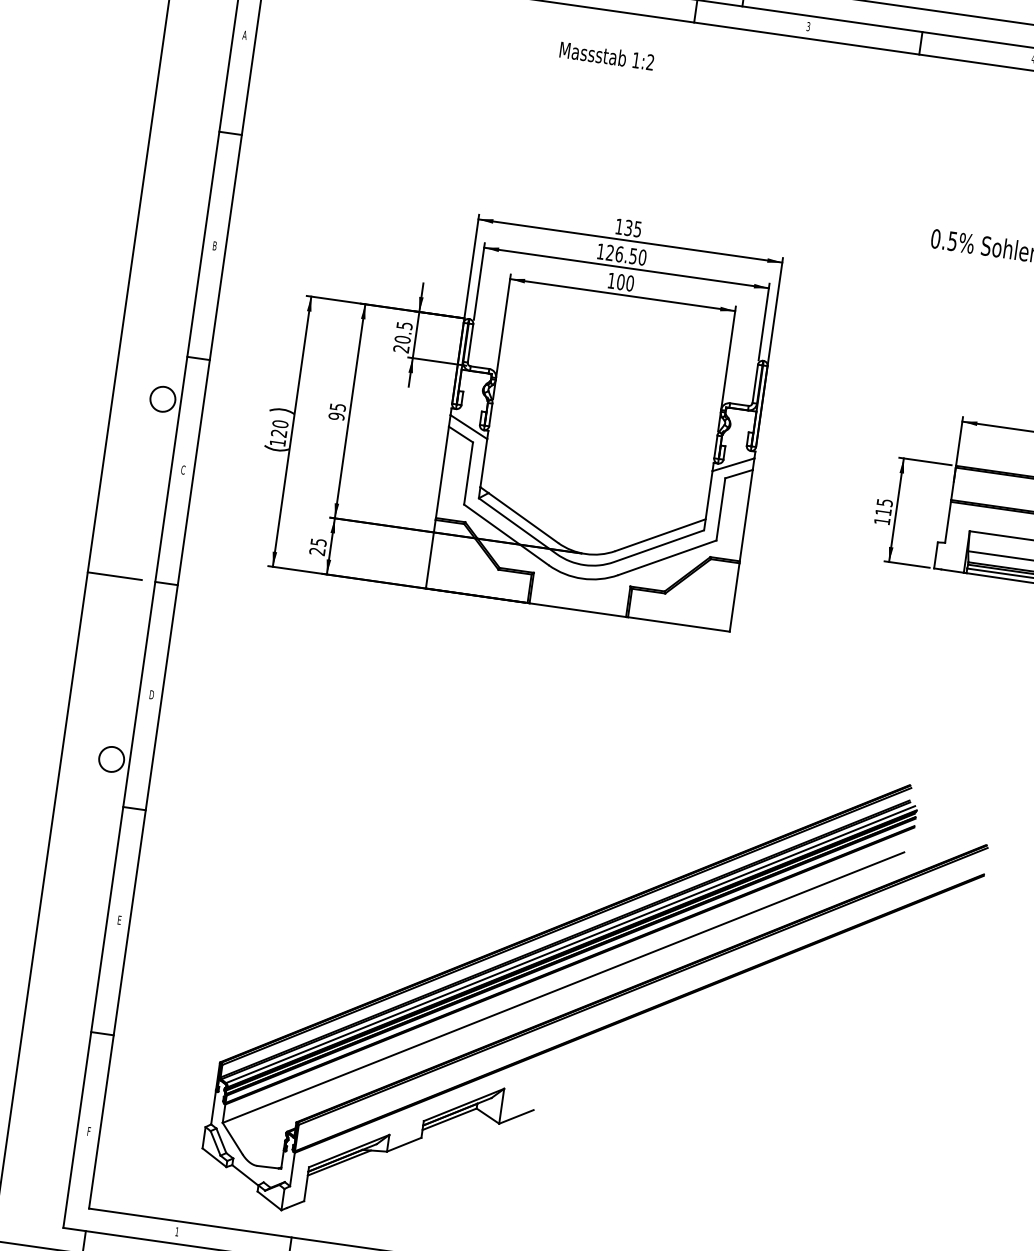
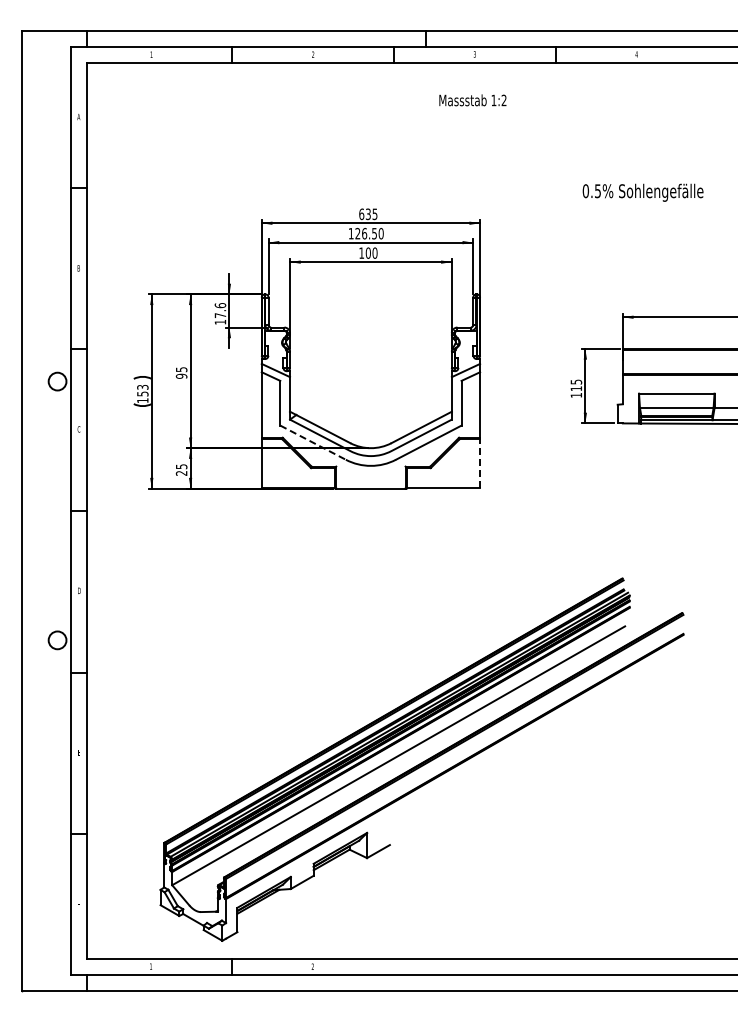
text: (606, 56) -> (472, 100), moved
text: (618, 226) -> (361, 214), 135 -> 635
text: (403, 336) -> (220, 313), 20.5 -> 17.6
text: (279, 428) -> (142, 390), 120 -> 153
line: (507, 534) -> (313, 442), solid -> dashed
line: (114, 576) -> (41, 511), removed
line: (735, 597) -> (480, 463), solid -> dashed

